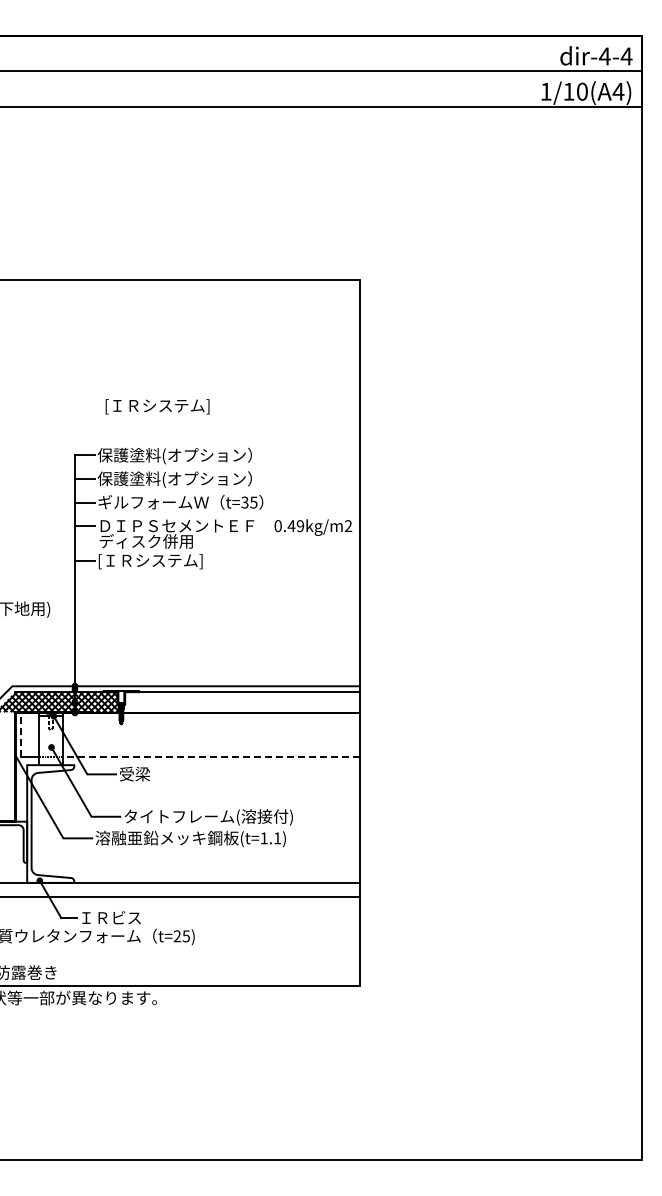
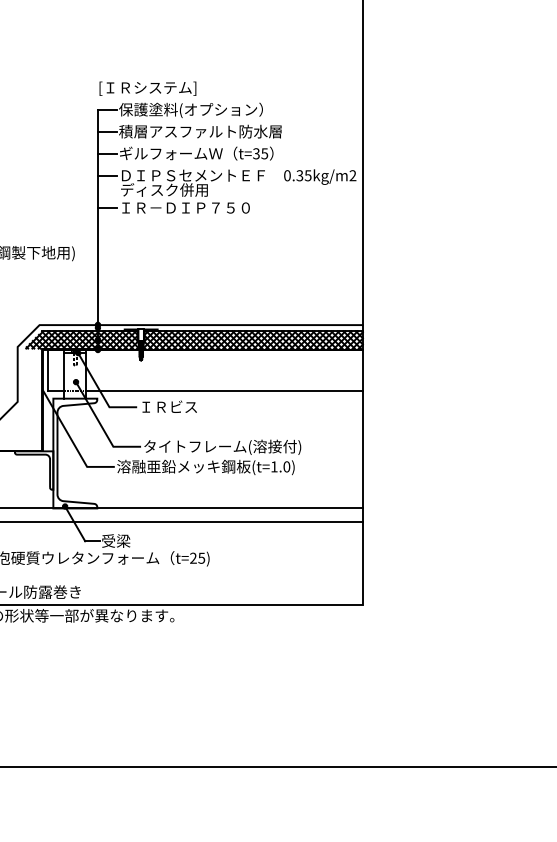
text: (157, 406) -> (147, 88), moved
text: (184, 479) -> (200, 132), 保護塗料(オプション） -> 積層アスファルト防水層
text: (295, 526) -> (303, 176), 0.49kg/m2 -> 0.35kg/m2
text: (167, 561) -> (184, 208), [ＩＲシステム] -> ＩＲ－ＤＩＰ７５０
hatch: (240, 702) -> (252, 340), added
line: (21, 734) -> (48, 370), dashed -> solid
line: (211, 756) -> (225, 390), dashed -> solid
text: (150, 773) -> (168, 406), 受梁 -> ＩＲビス
text: (277, 838) -> (286, 467), (t=1.1) -> (t=1.0)
text: (109, 917) -> (130, 540), ＩＲビス -> 受梁

